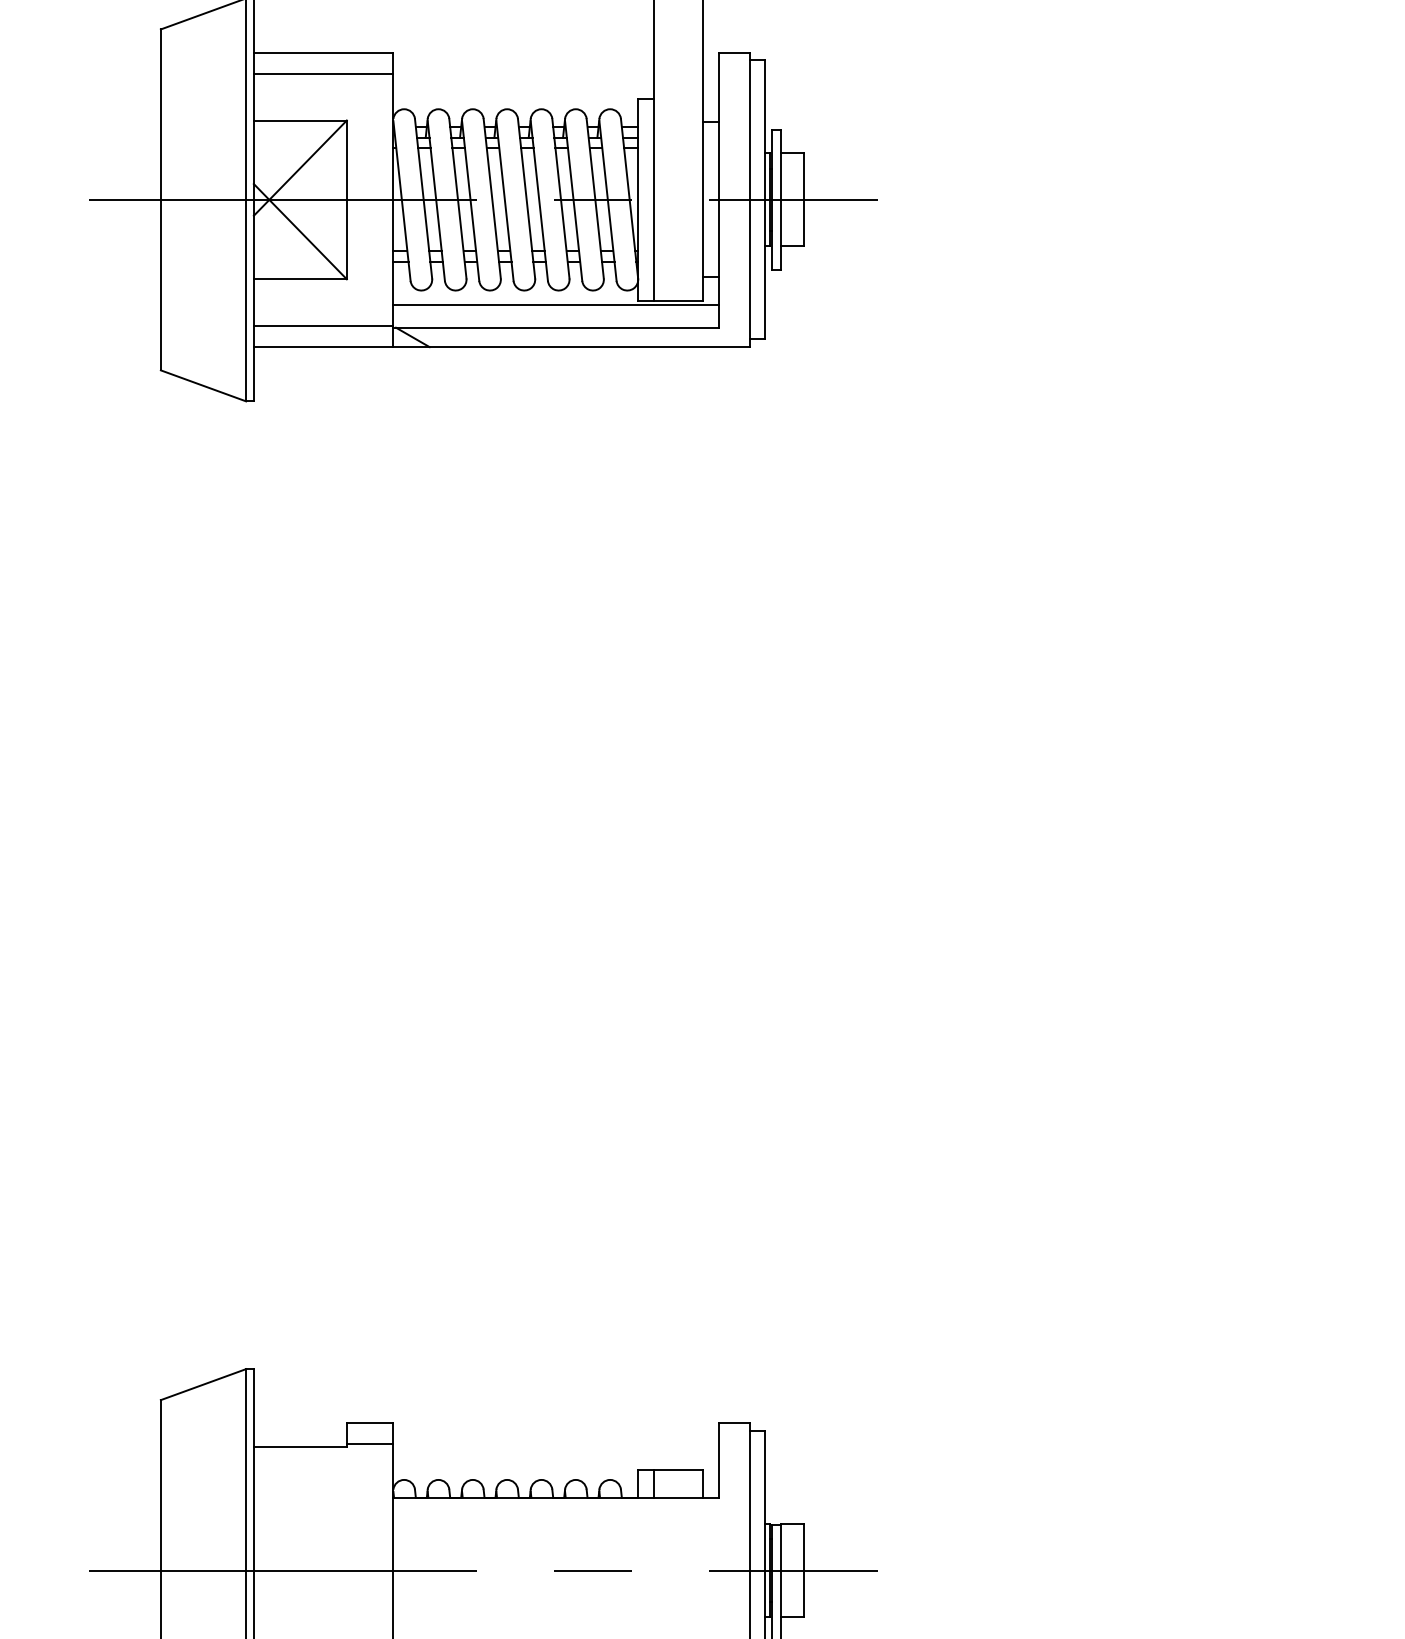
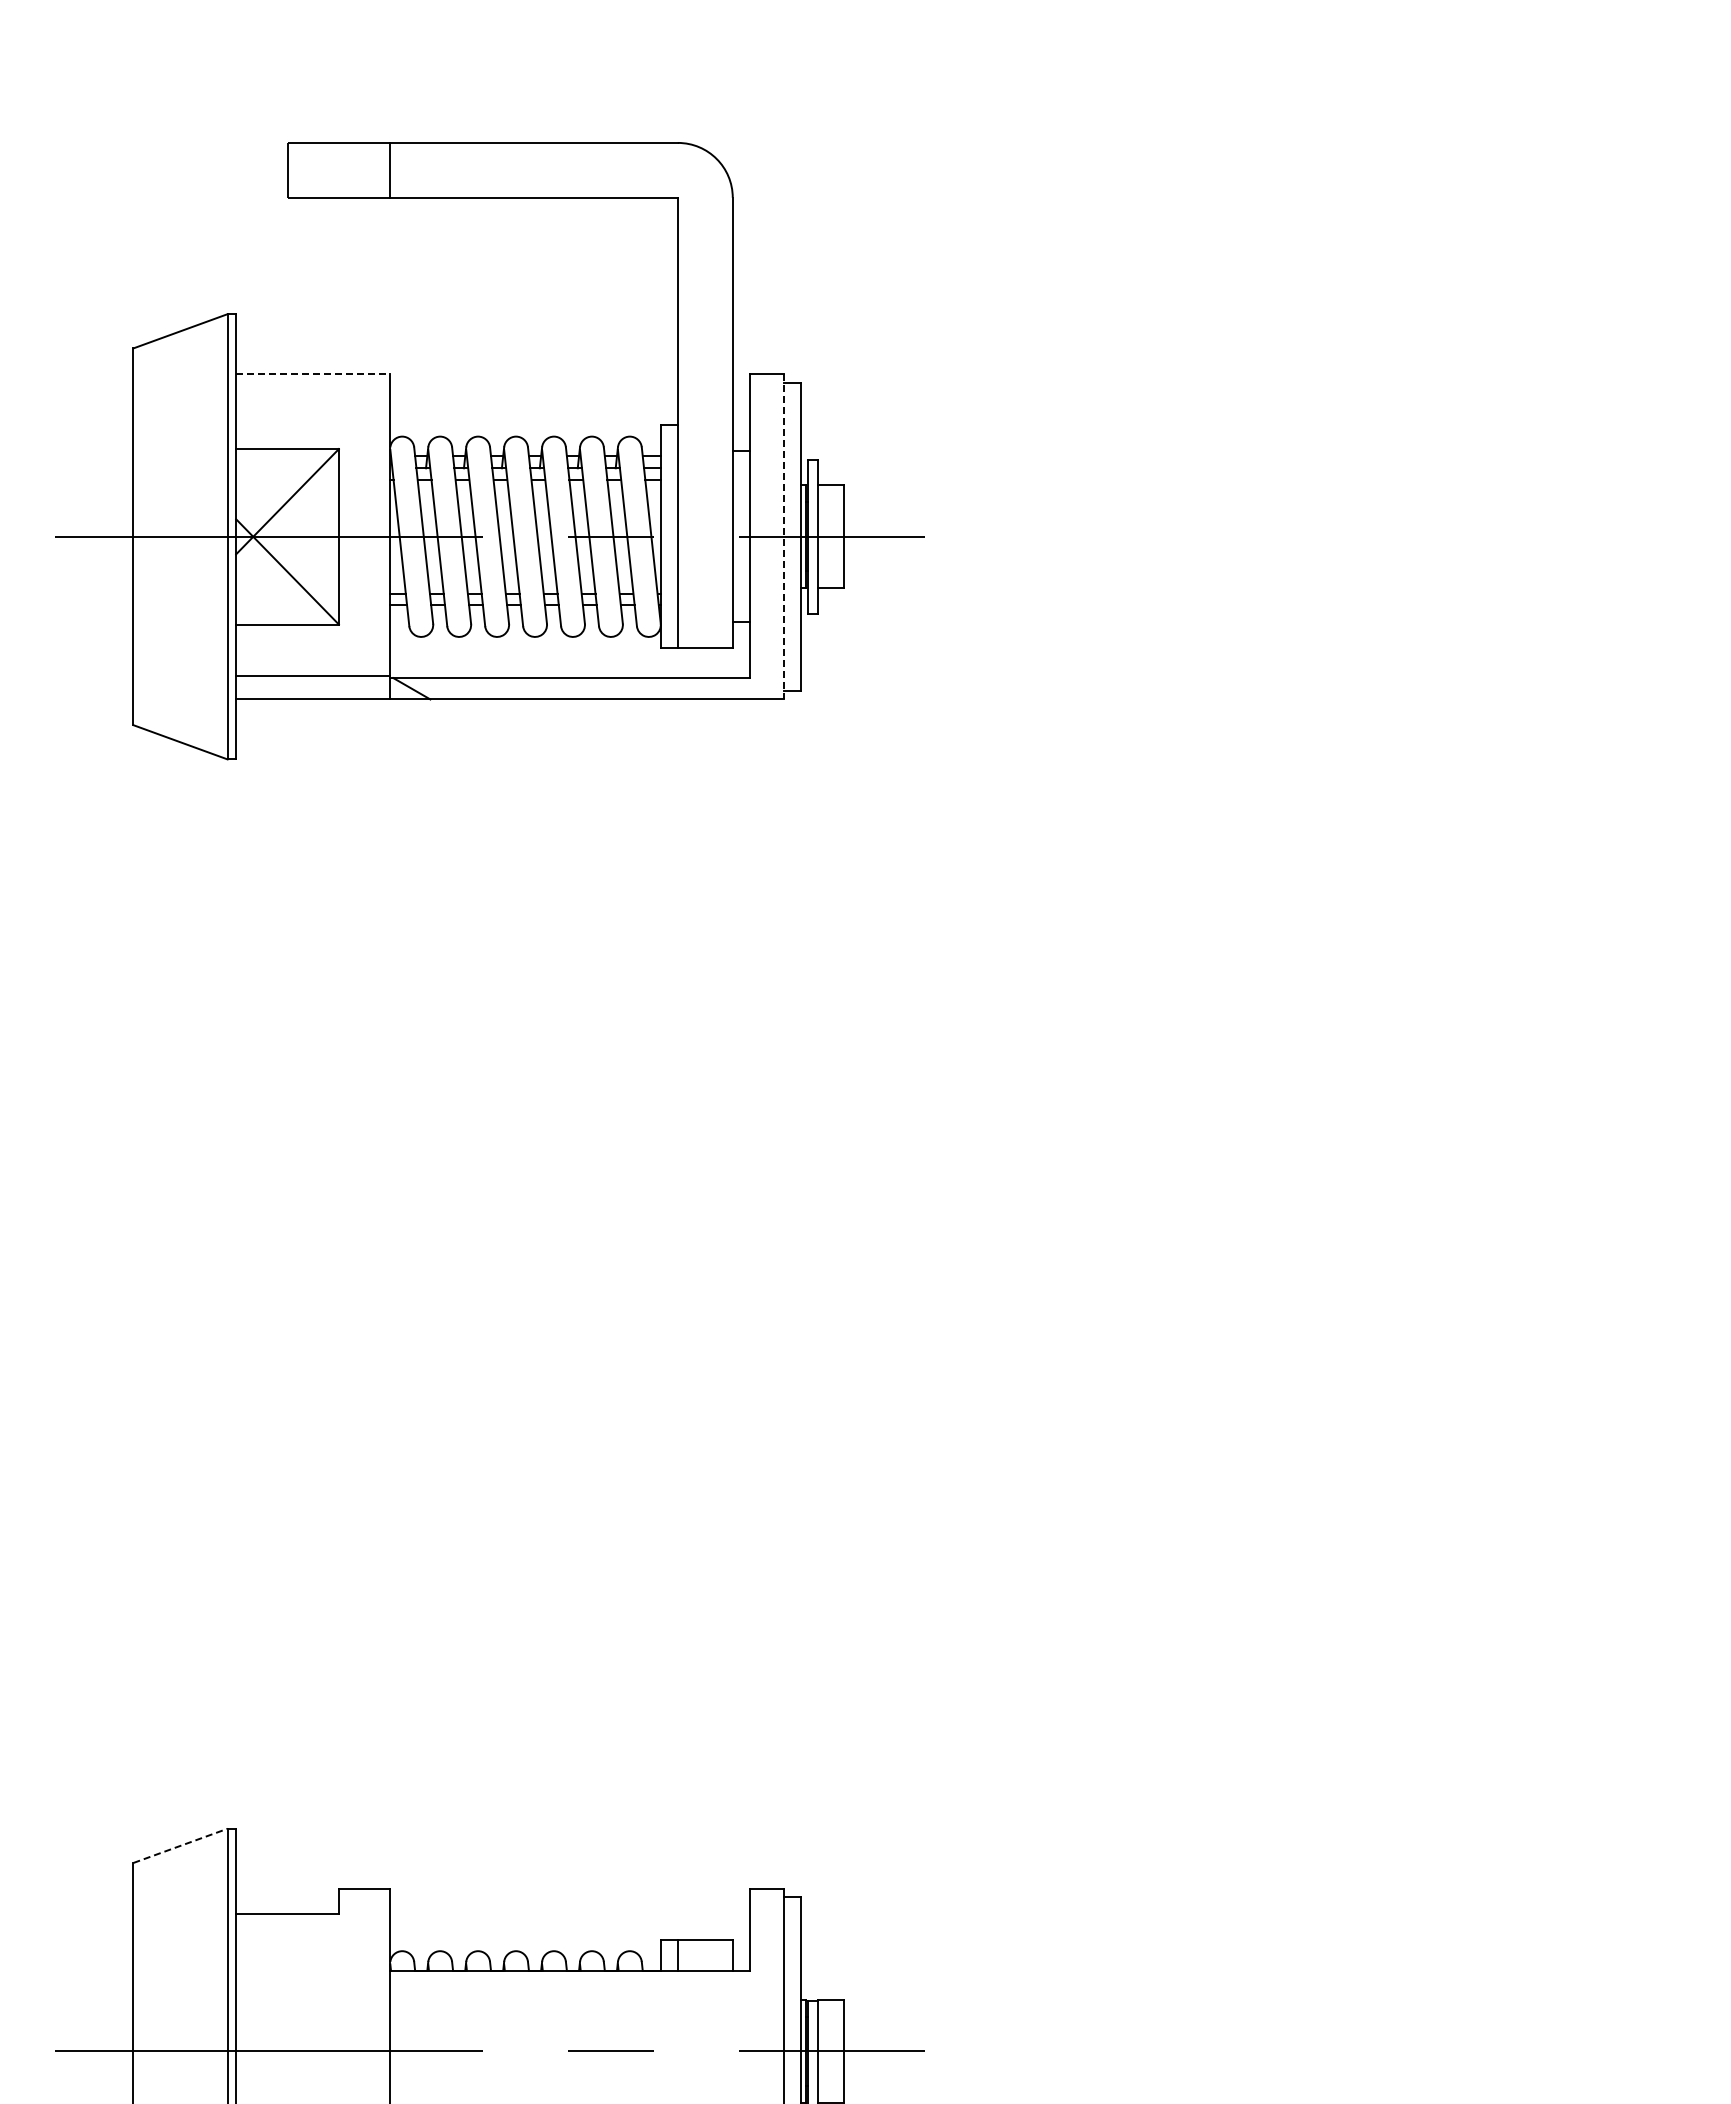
line: (323, 53) -> (313, 374), solid -> dashed
line: (323, 73) -> (313, 397), removed
line: (750, 199) -> (784, 536), solid -> dashed
line: (555, 304) -> (569, 652), removed
line: (203, 1384) -> (180, 1845), solid -> dashed
line: (370, 1444) -> (364, 1911), removed

